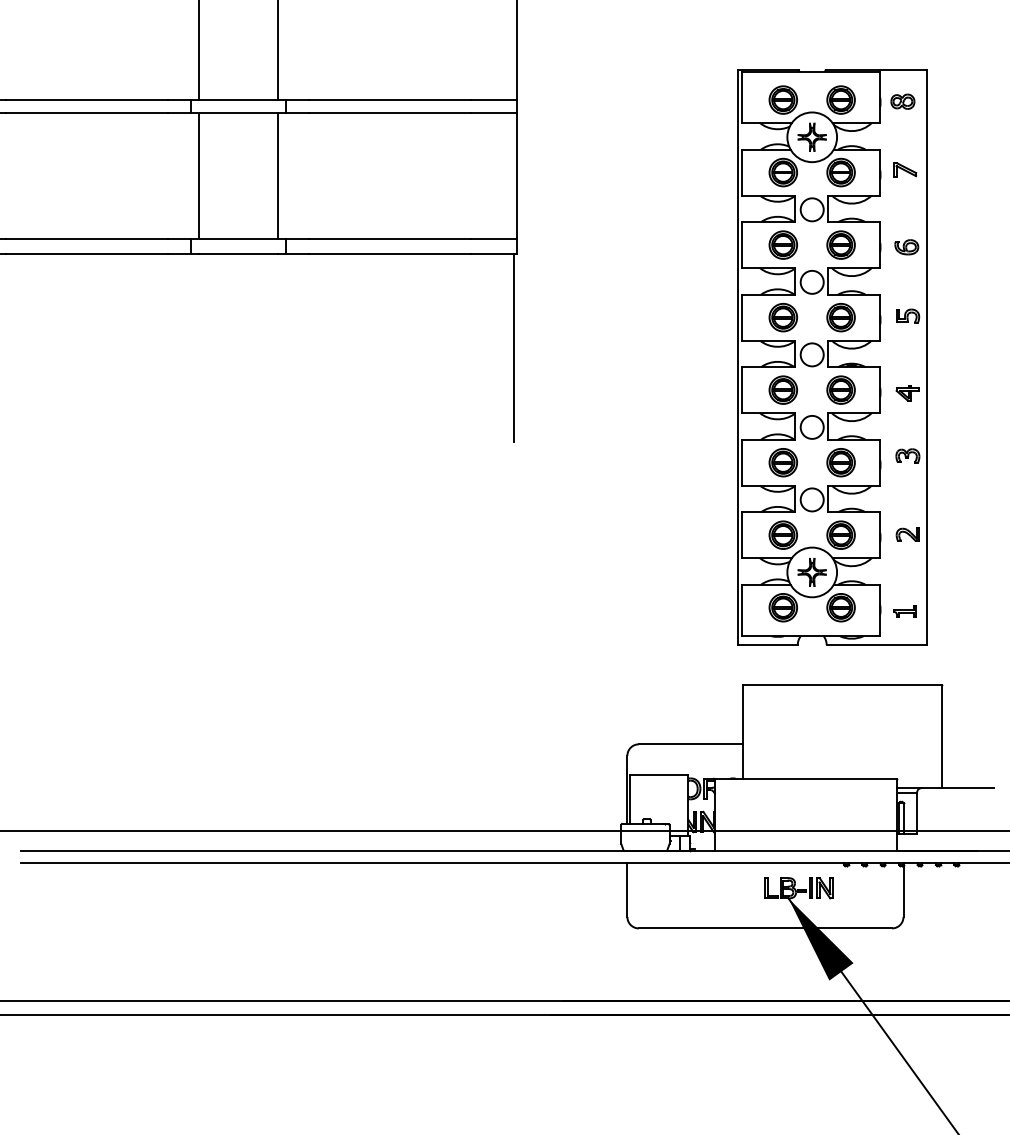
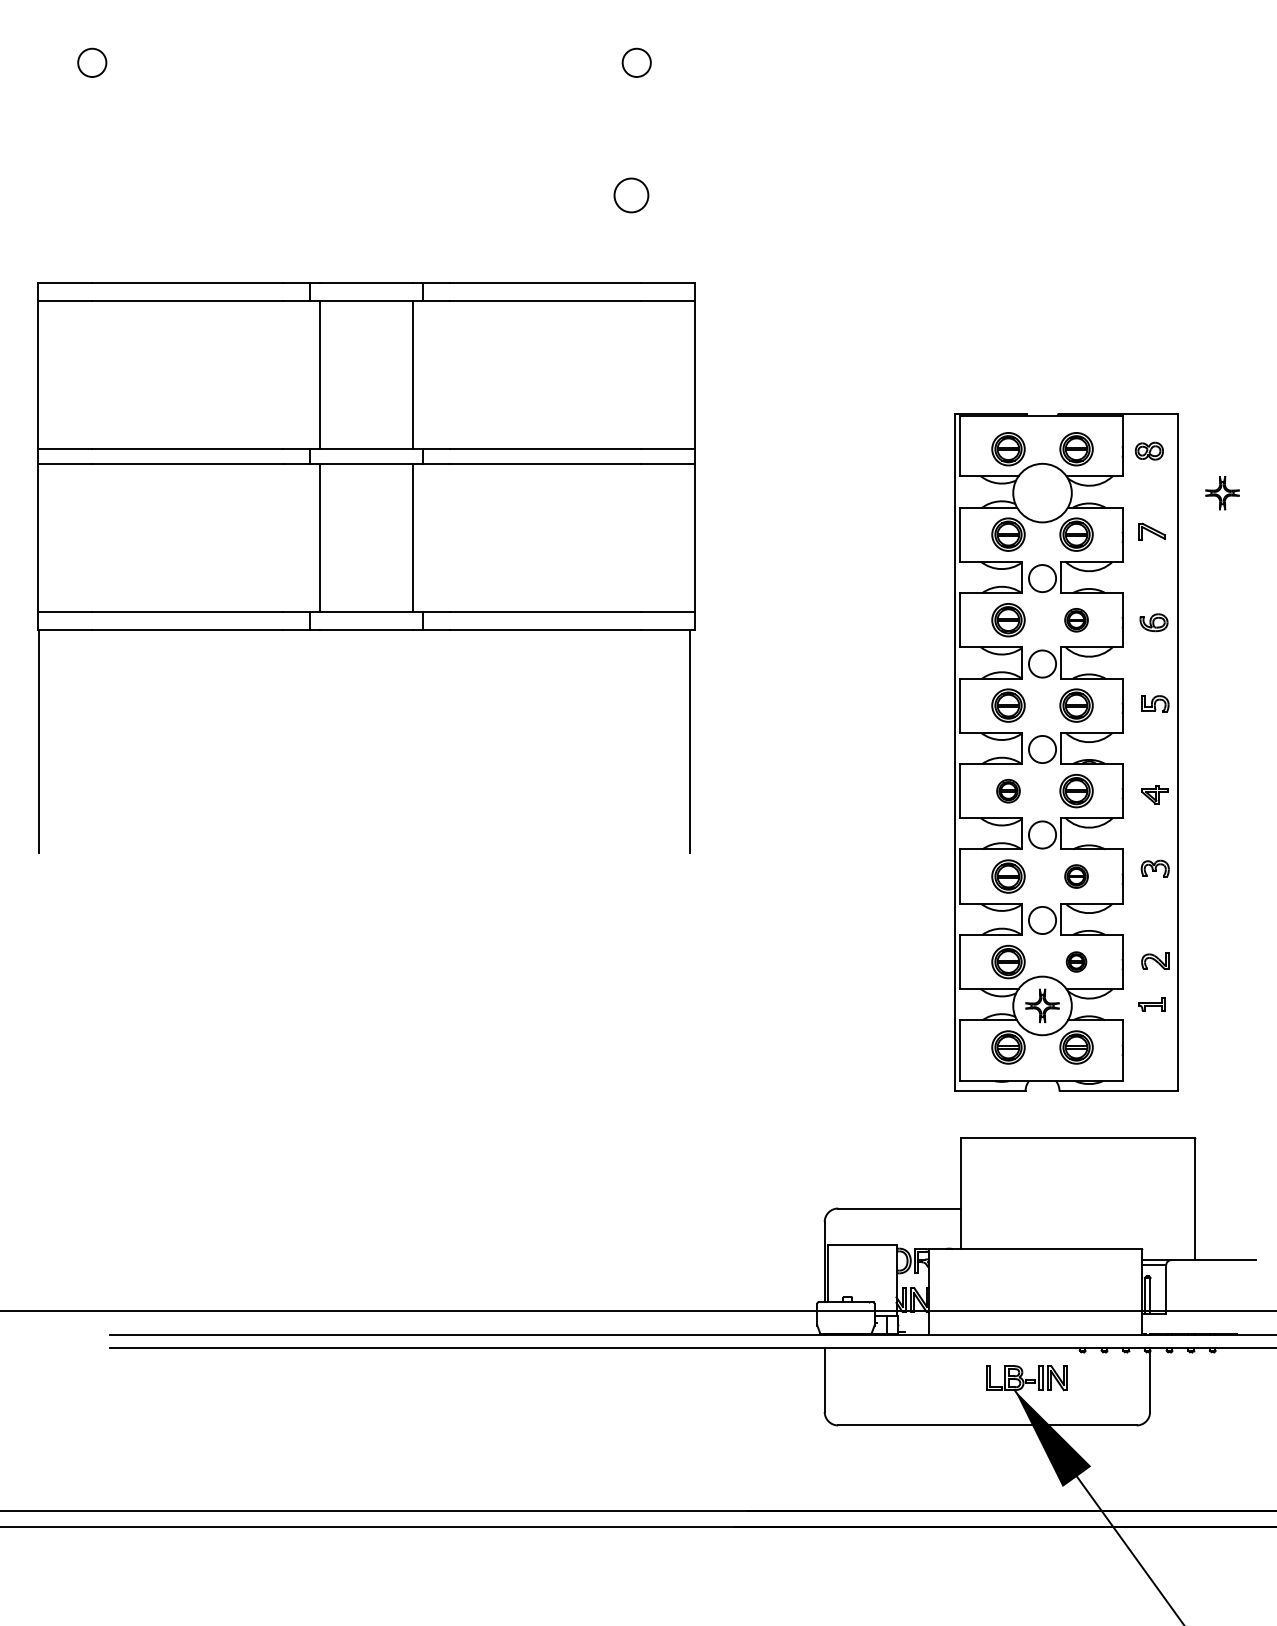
part: (812, 137) -> (1222, 493), moved
part: (841, 245) -> (1076, 620), size x0.7
part: (783, 390) -> (1008, 791), size x0.7
part: (841, 462) -> (1076, 876), size x0.7
part: (841, 534) -> (1076, 961), size x0.6
part: (904, 611) -> (1151, 1004), moved

